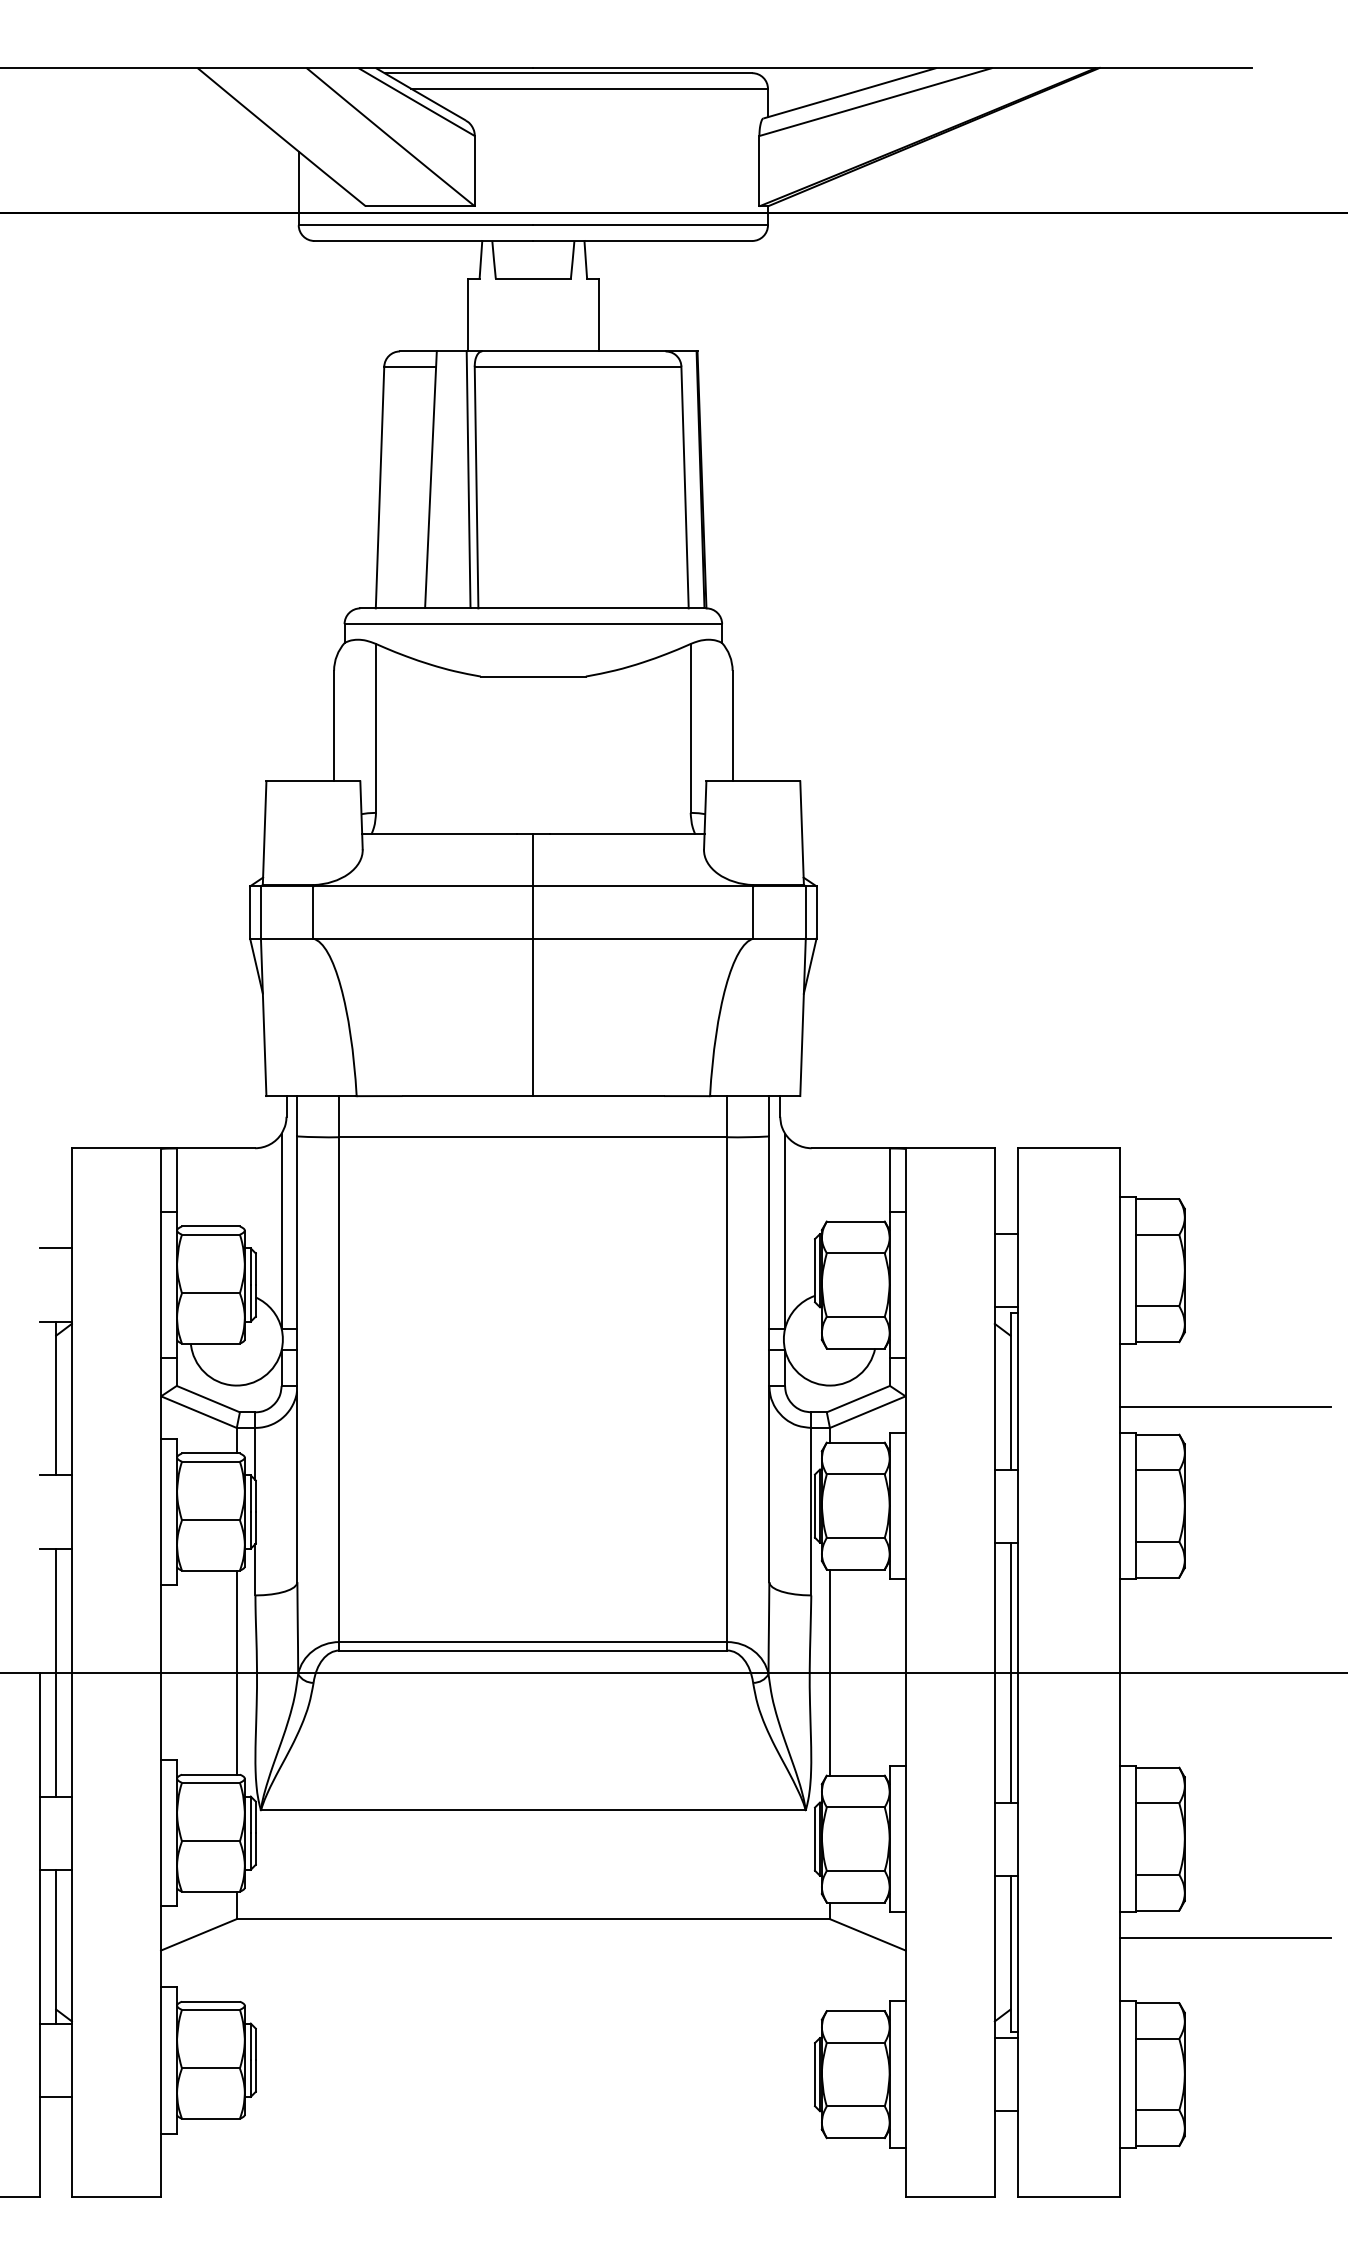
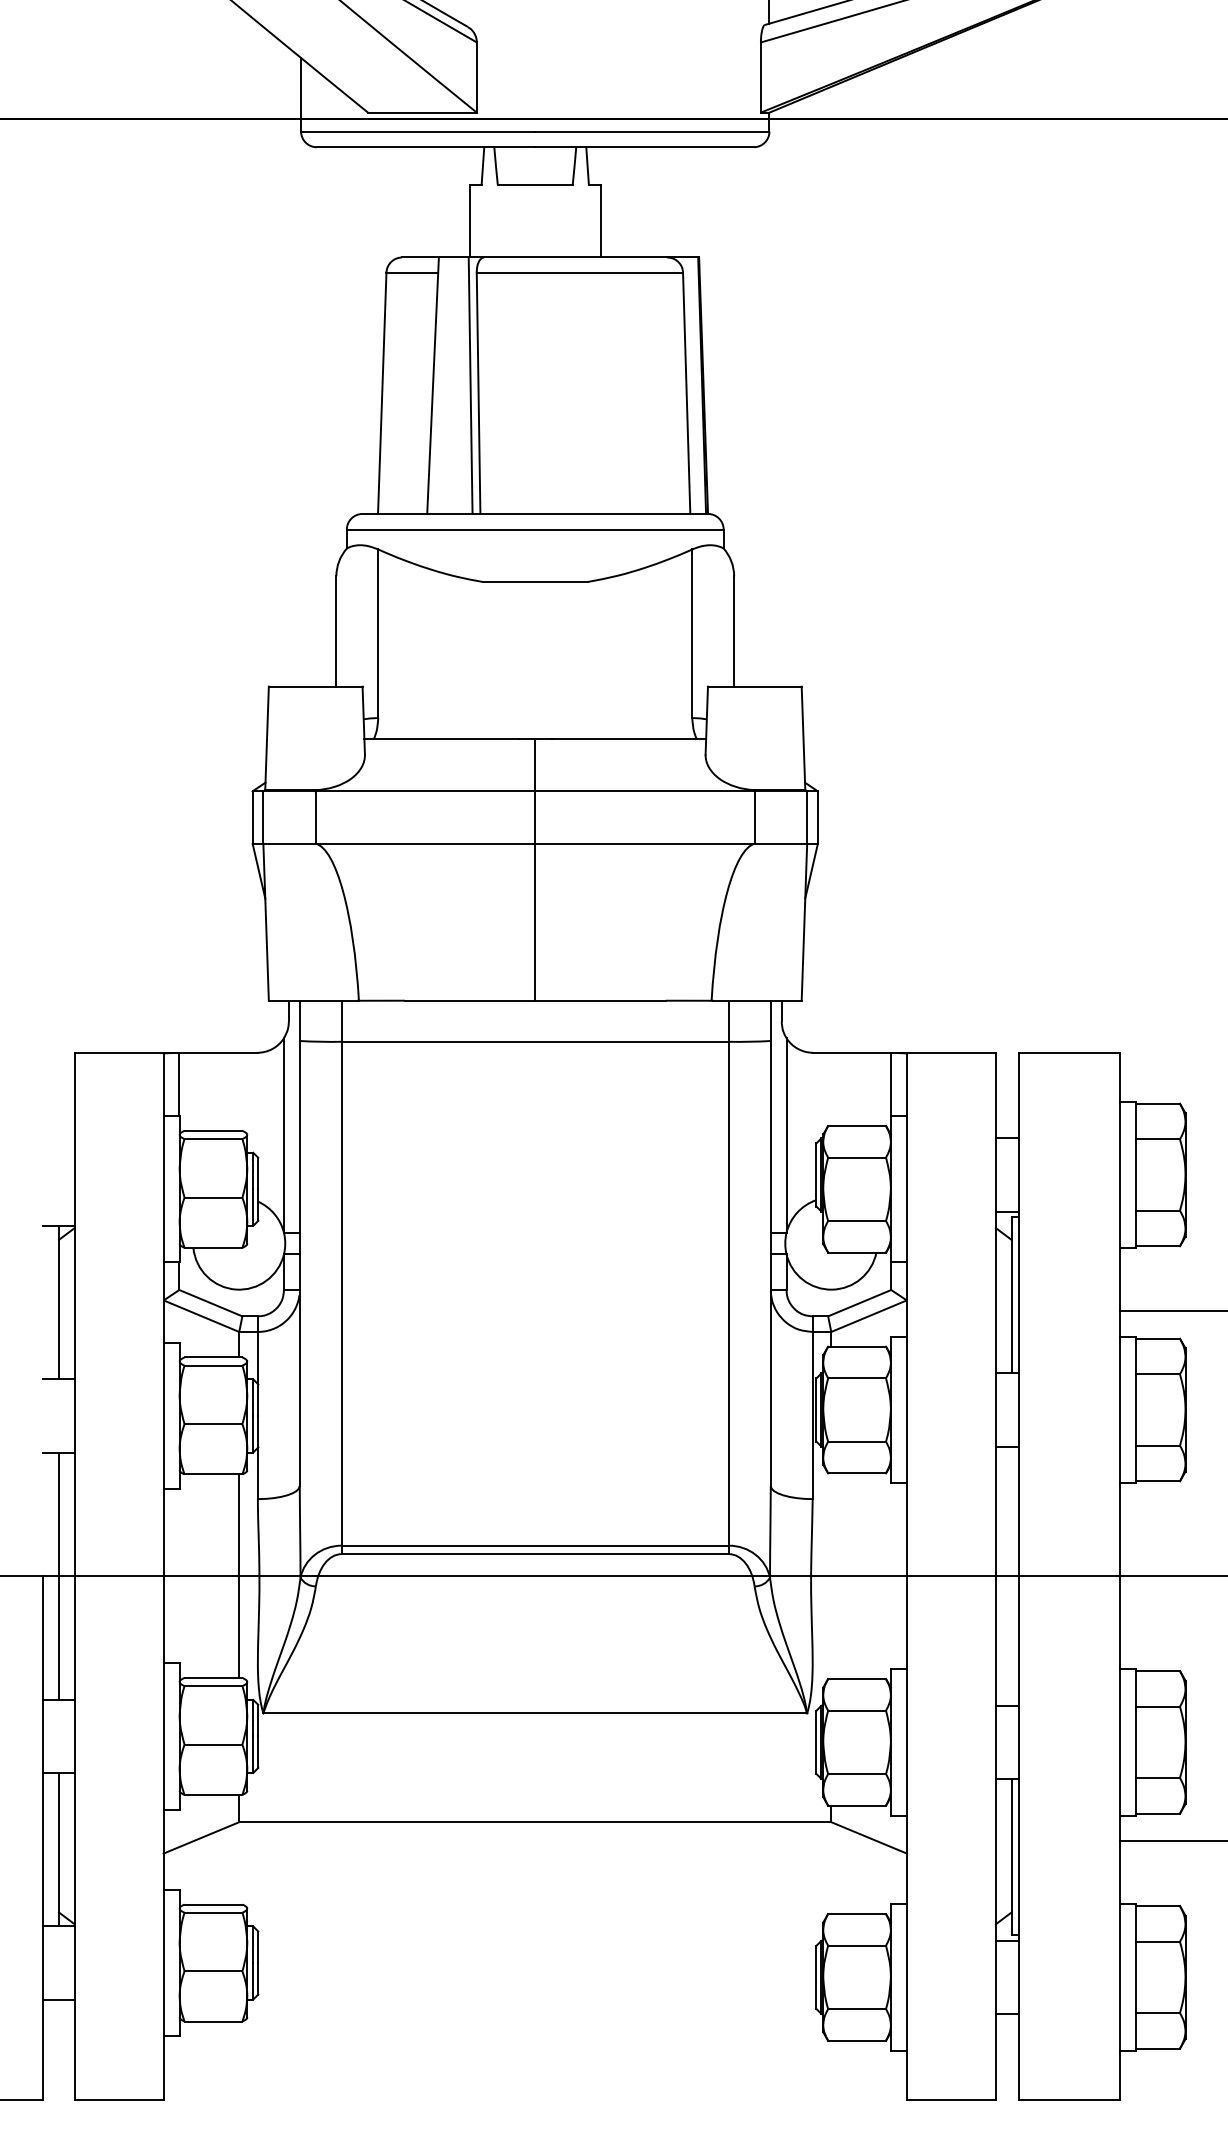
line: (55, 1248) -> (58, 1152), removed
line: (829, 1672) -> (830, 1576), removed
line: (1010, 1672) -> (1011, 1576), removed

